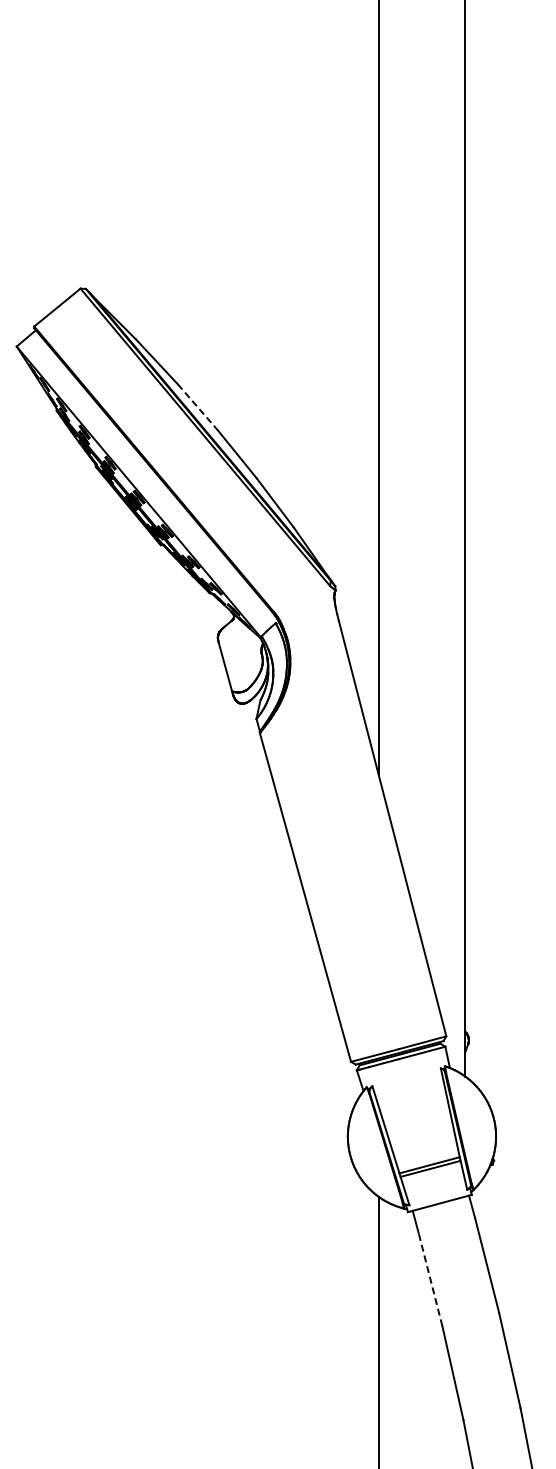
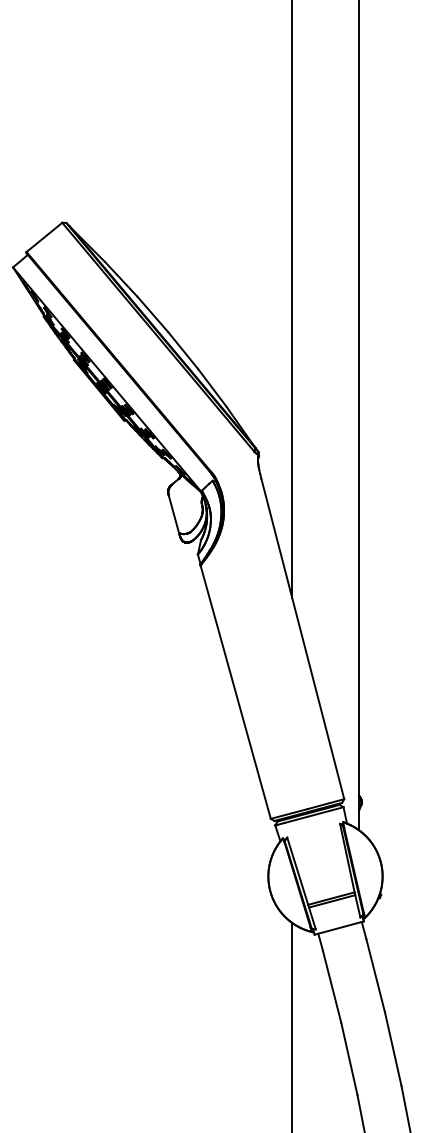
line: (197, 407) -> (152, 314), dashed -> solid
line: (430, 1279) -> (332, 986), dashed -> solid

